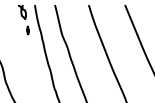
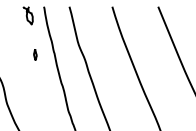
part: (28, 30) -> (35, 54), moved

